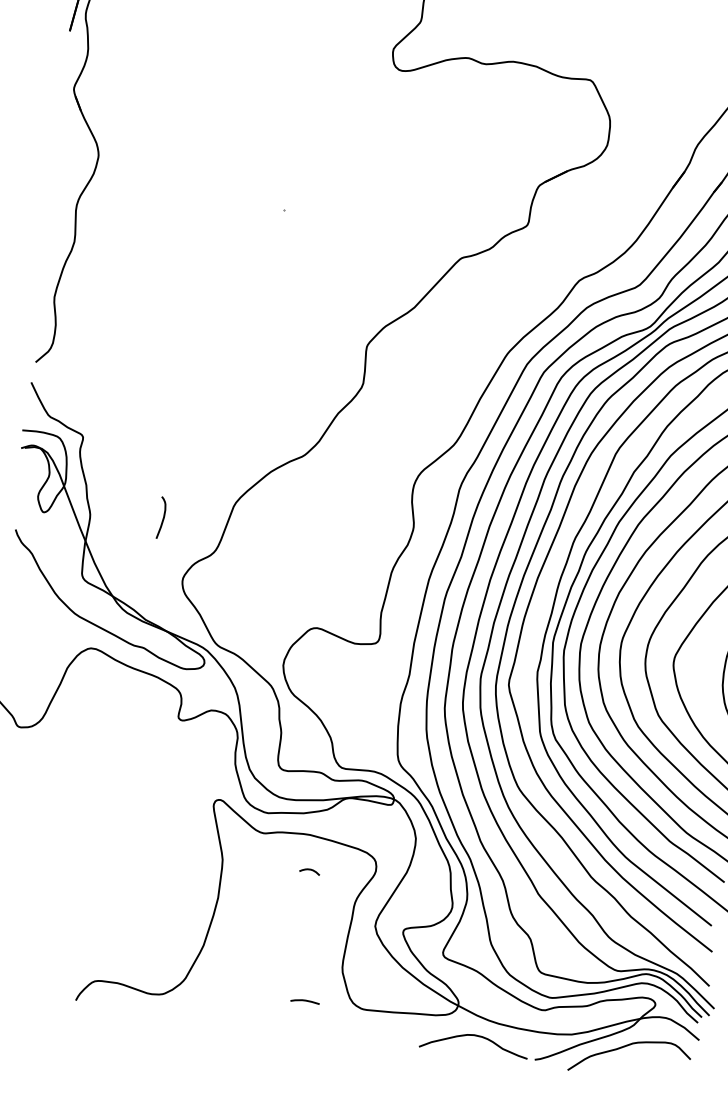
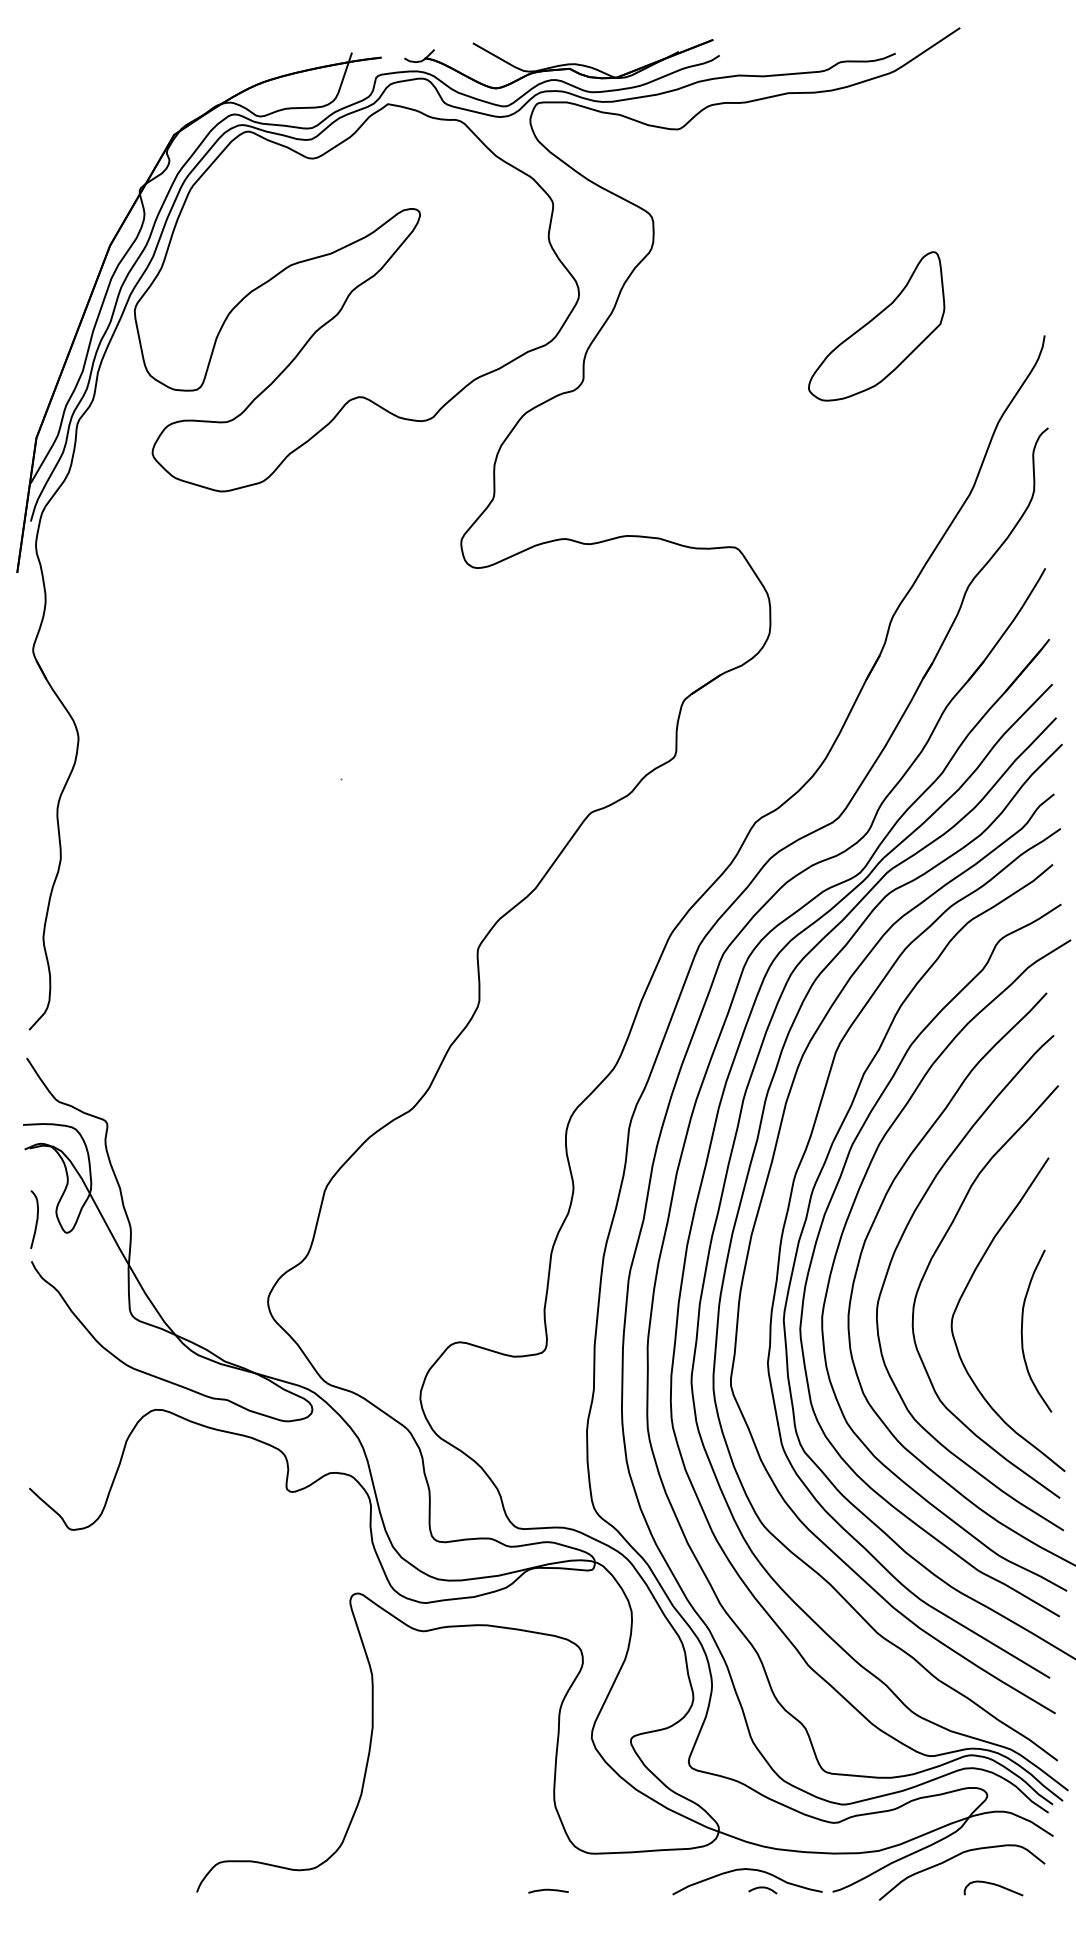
curve: (163, 518) -> (36, 1219), moved
curve: (309, 870) -> (762, 1888), moved
curve: (305, 1001) -> (548, 1890), moved
curve: (652, 1070) -> (994, 1885), added

